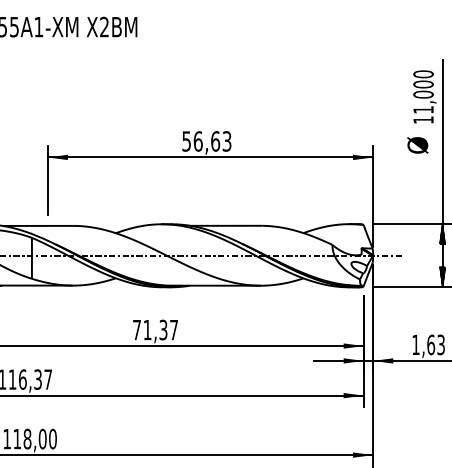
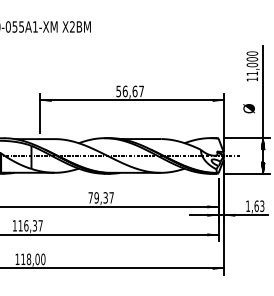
text: (226, 141) -> (141, 91), 56,63 -> 56,67
text: (416, 145) -> (248, 108), moved
text: (147, 329) -> (96, 197), 71,37 -> 79,37

